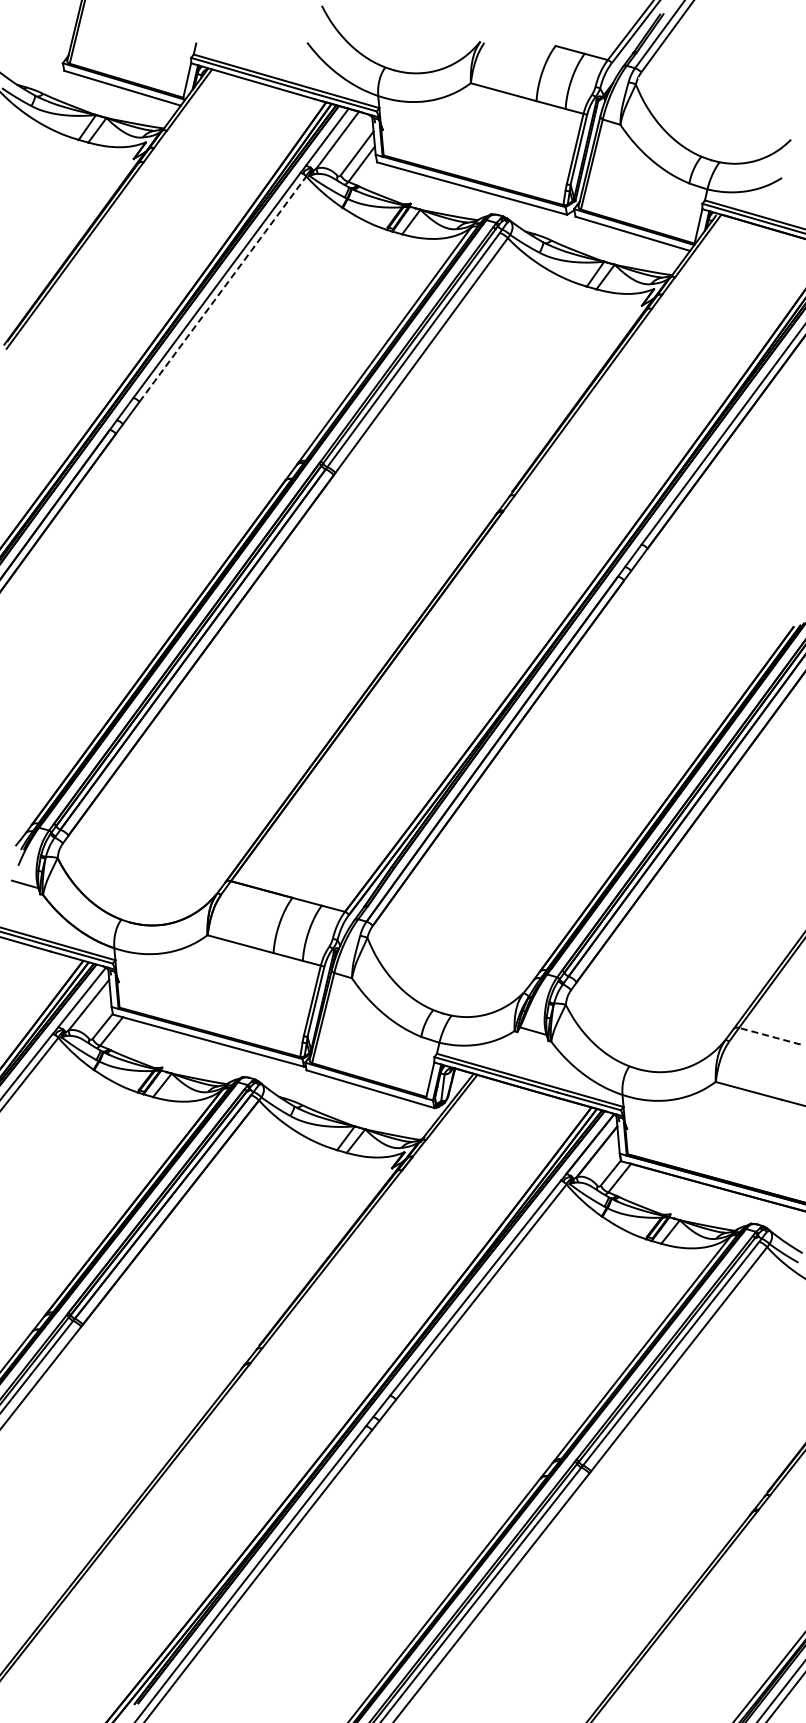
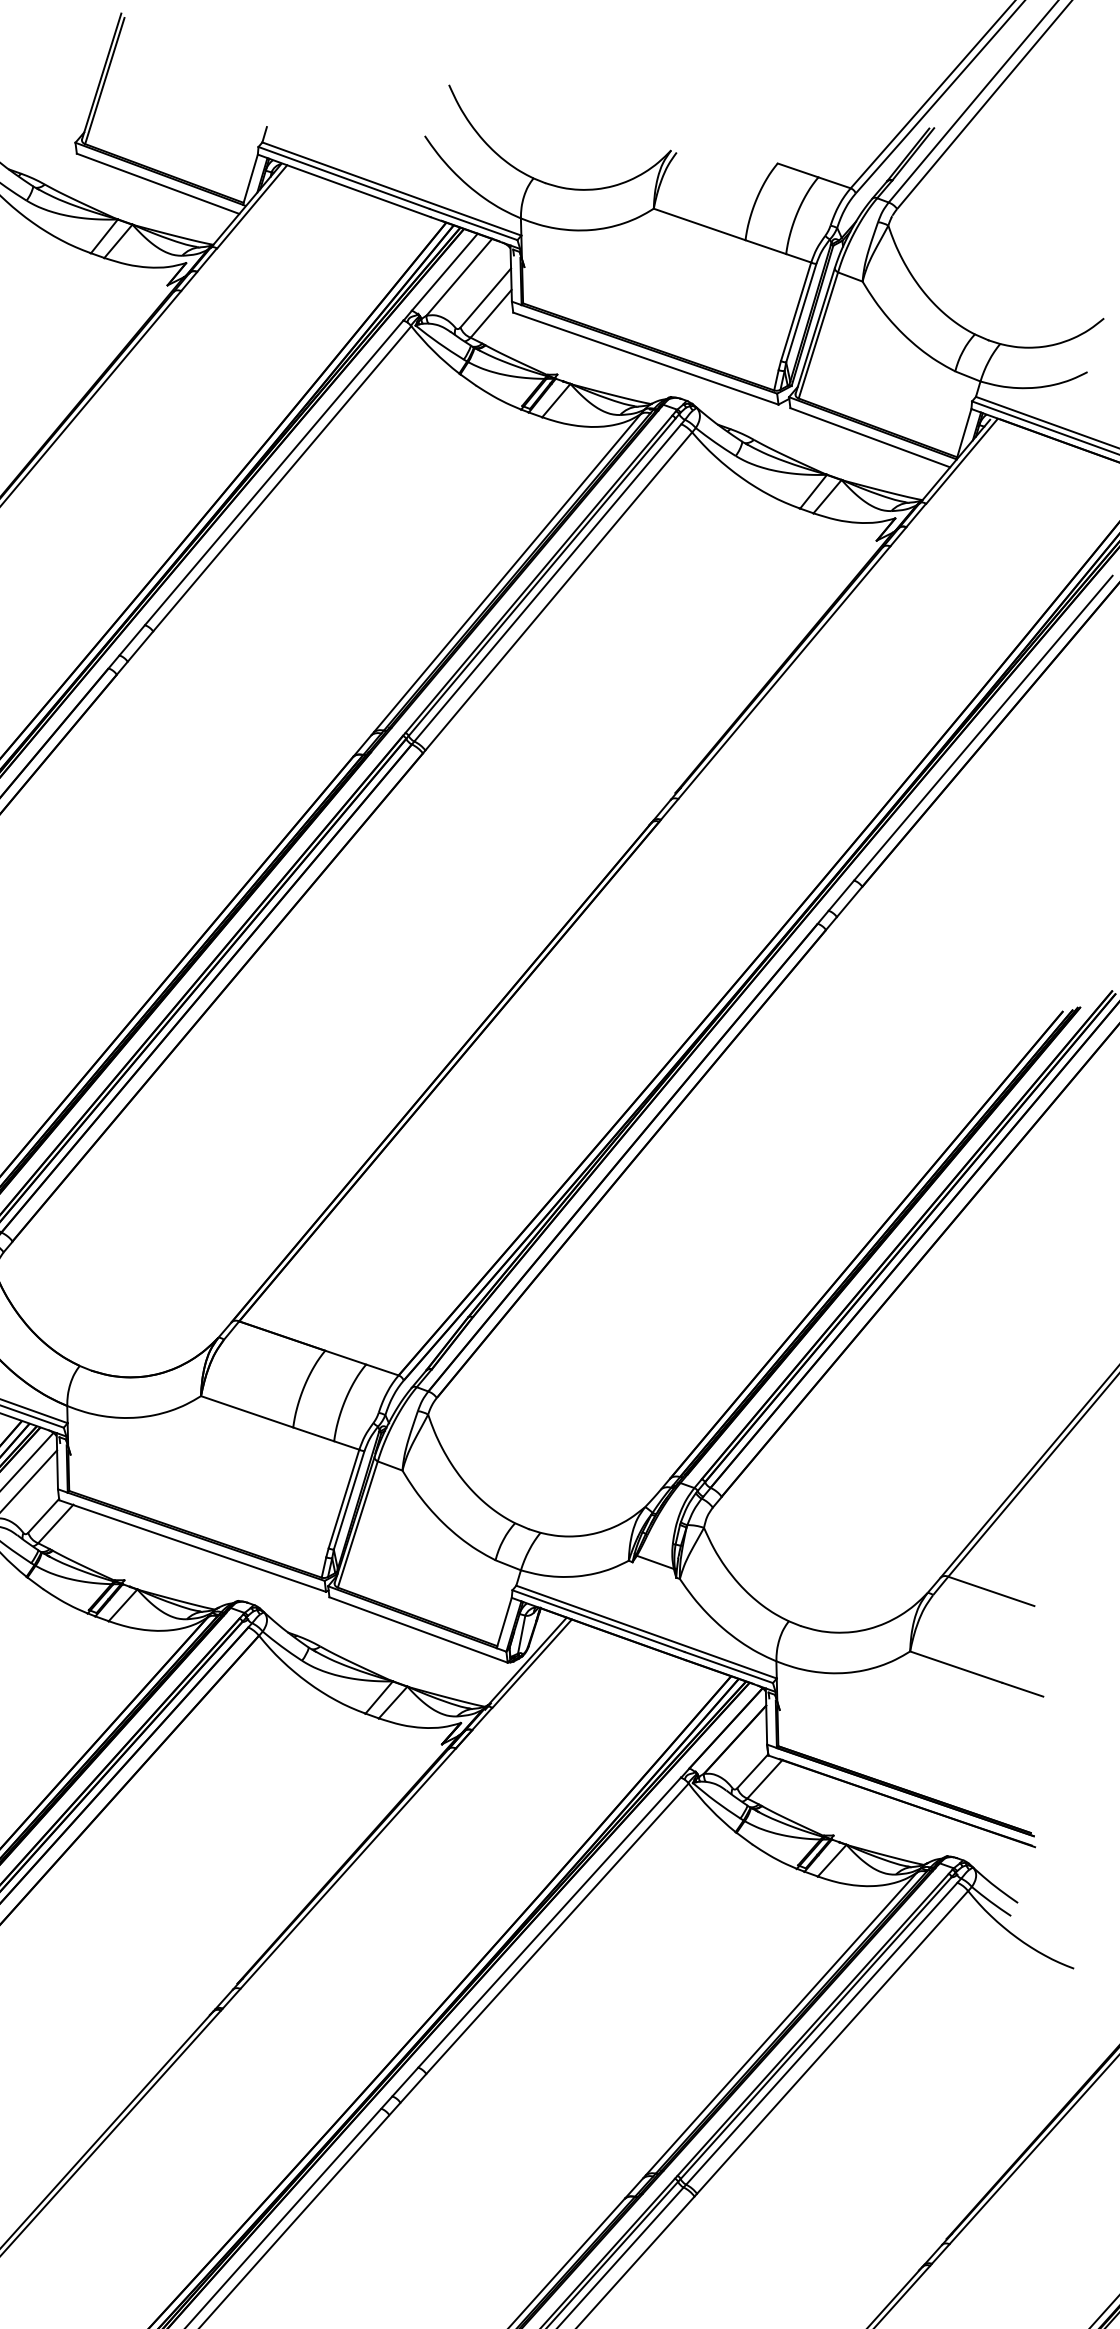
line: (223, 288) -> (283, 477), dashed -> solid
line: (769, 1036) -> (990, 1591), dashed -> solid

